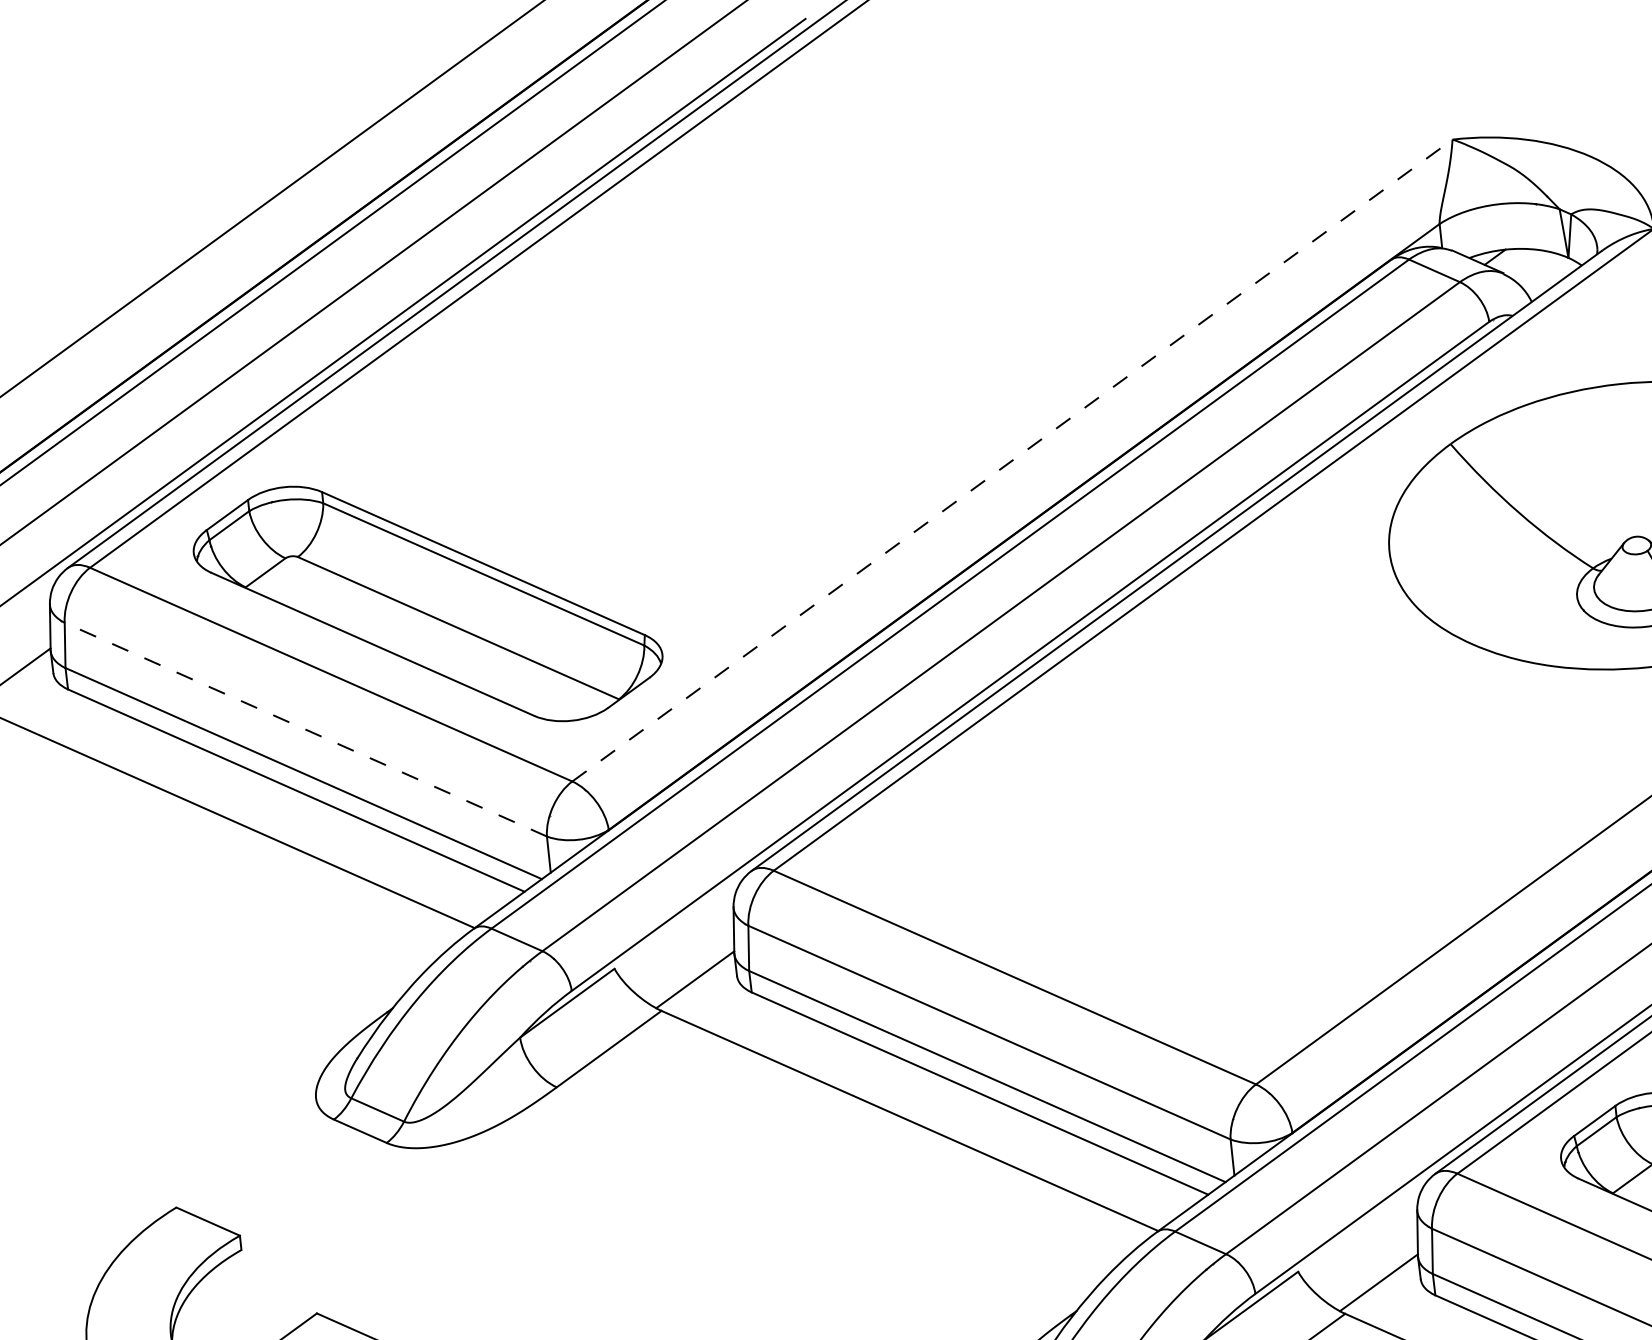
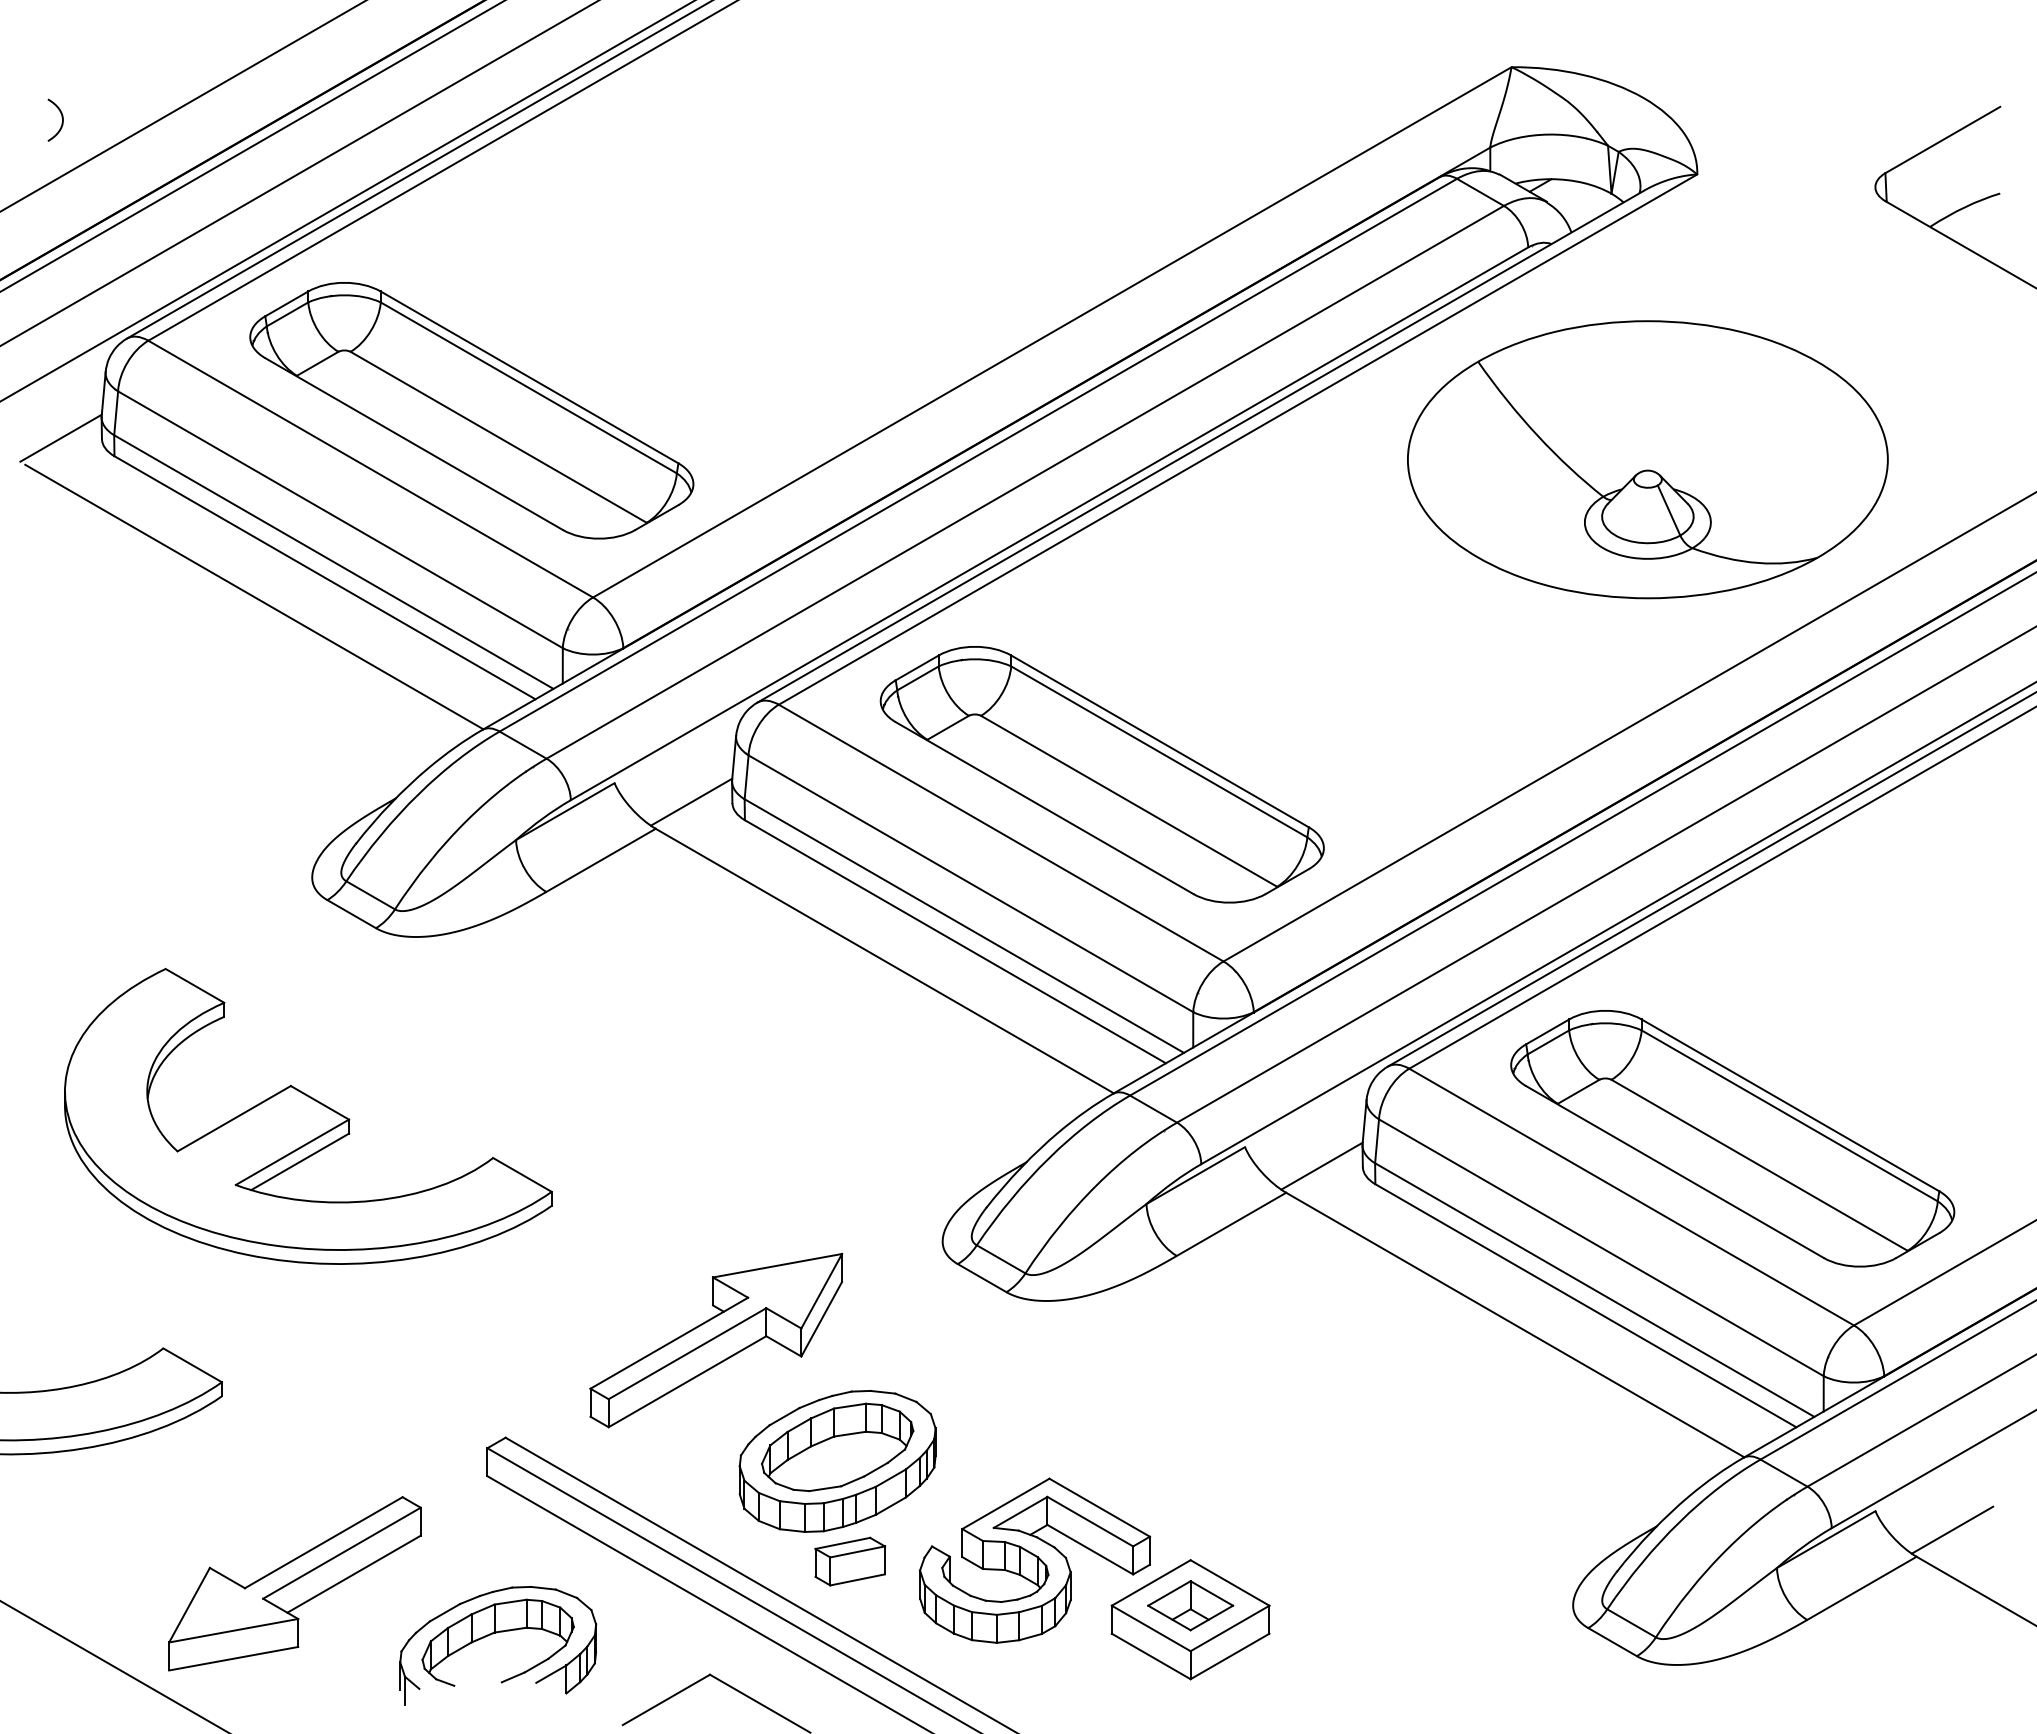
line: (1012, 460) -> (1052, 332), dashed -> solid
line: (305, 729) -> (340, 519), dashed -> solid
part: (1110, 906) -> (1101, 774), added

